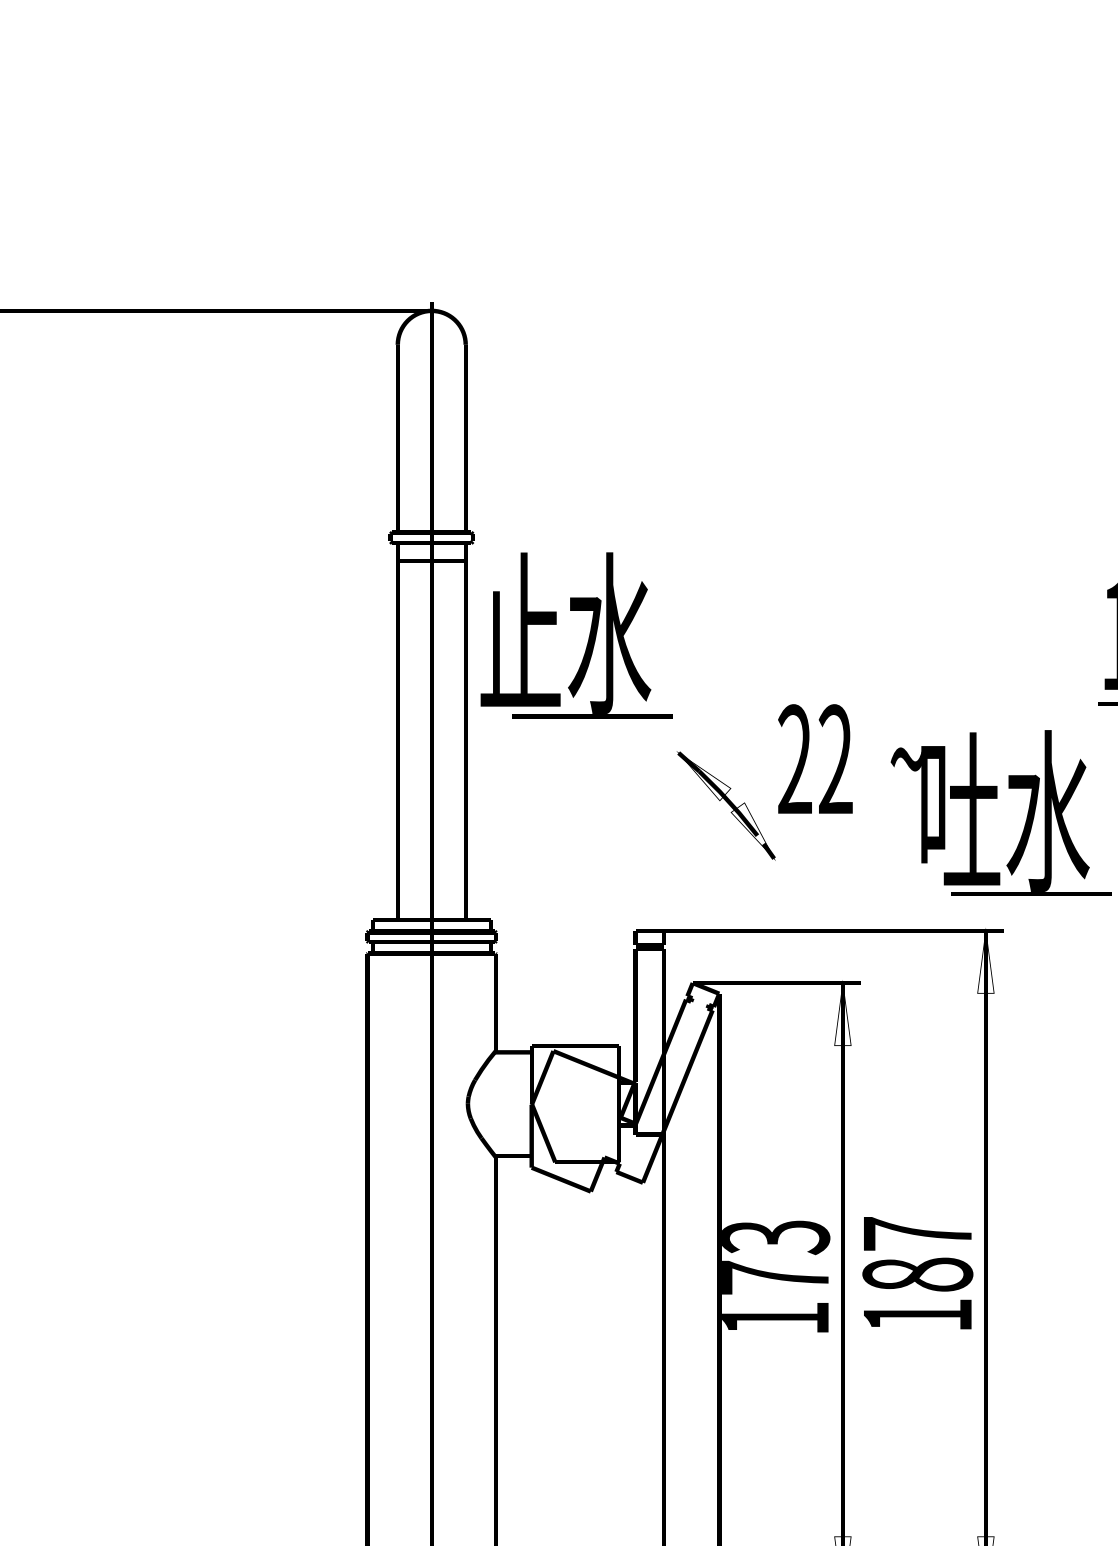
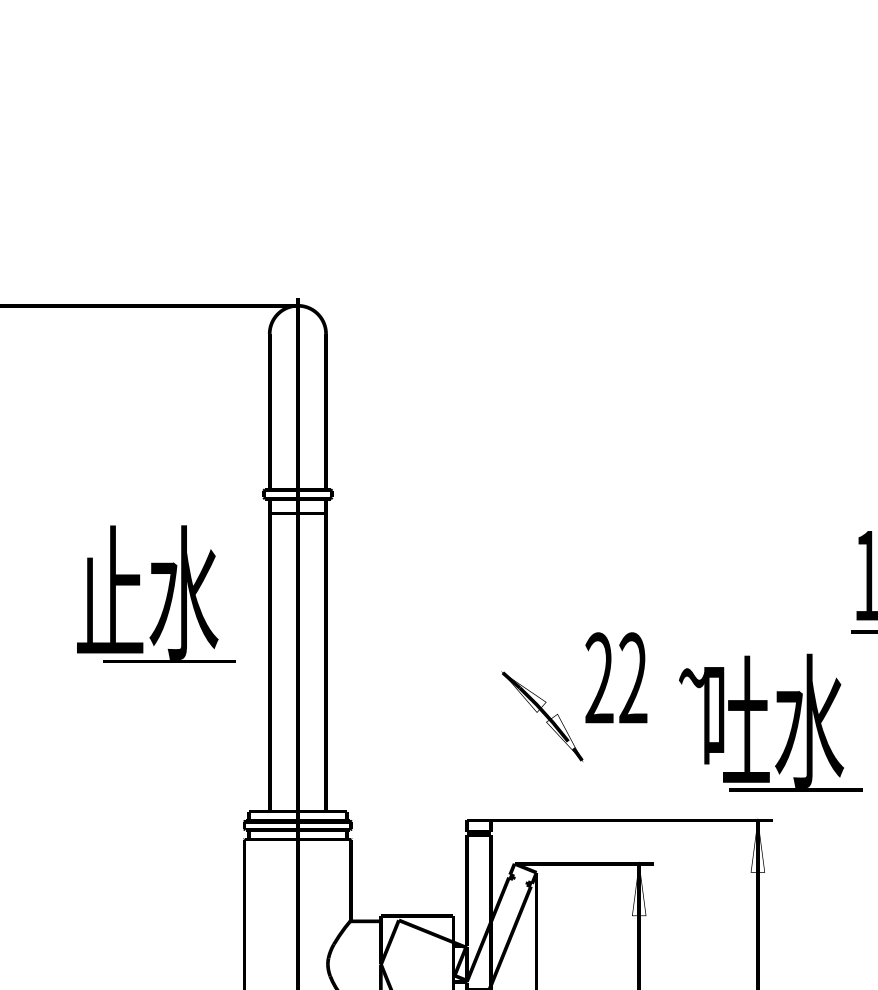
text: (576, 635) -> (156, 594), moved

